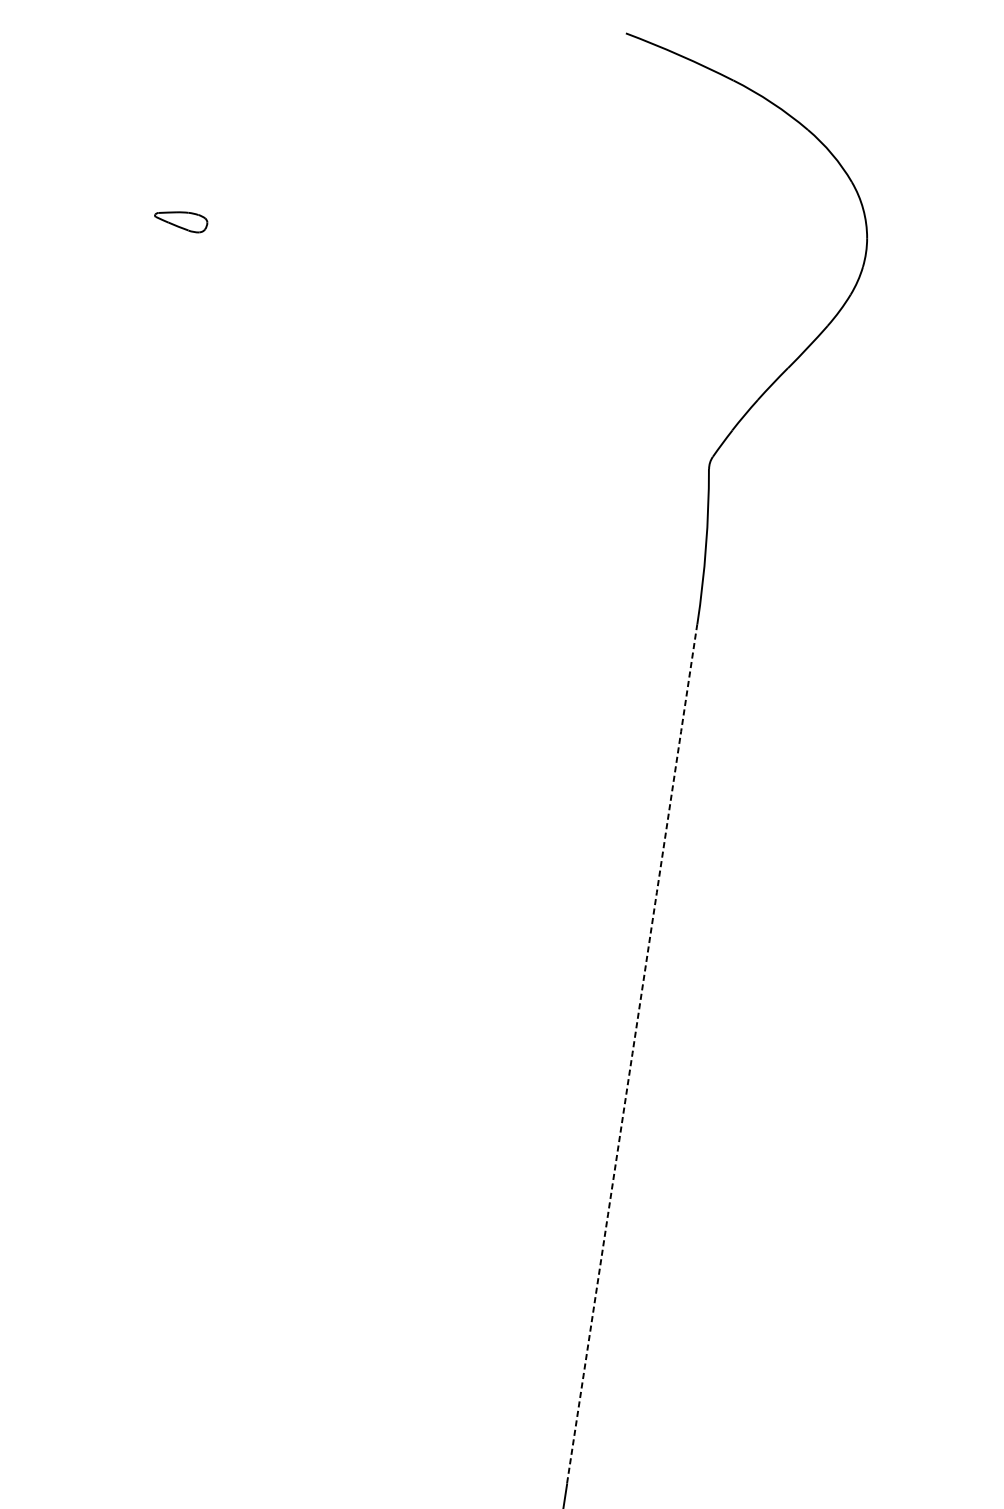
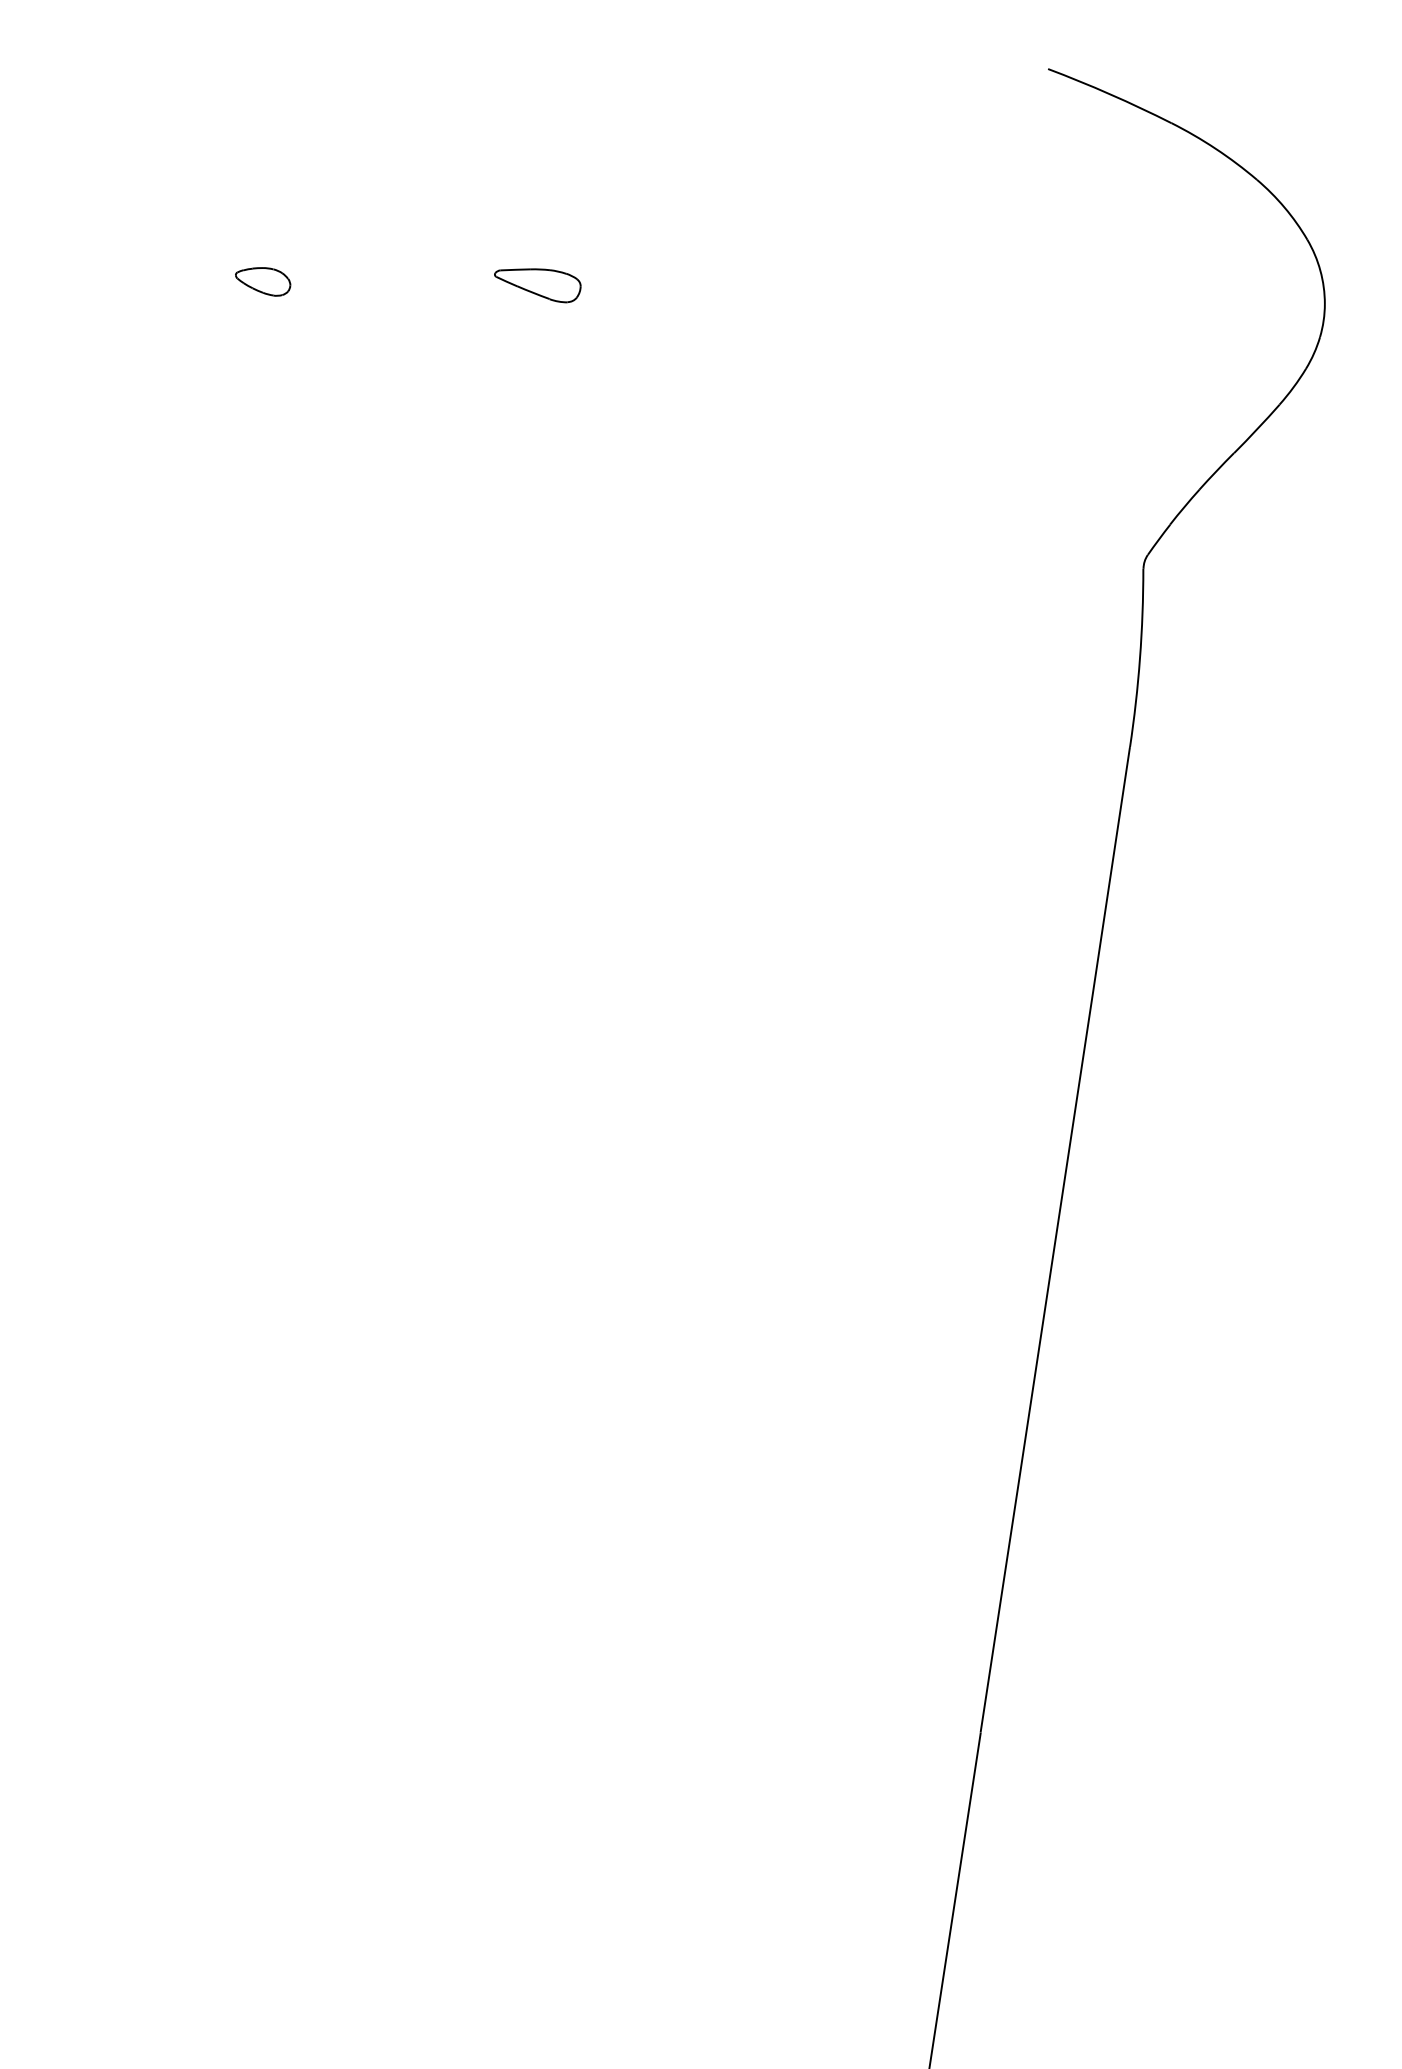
part: (180, 222) -> (537, 285), size x1.43
arc: (632, 1053) -> (1055, 1239), dashed -> solid

